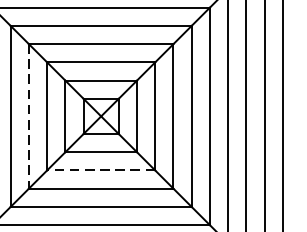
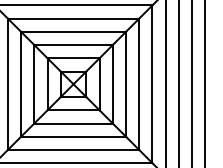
line: (29, 116) -> (21, 84), dashed -> solid
line: (101, 170) -> (73, 123), dashed -> solid

